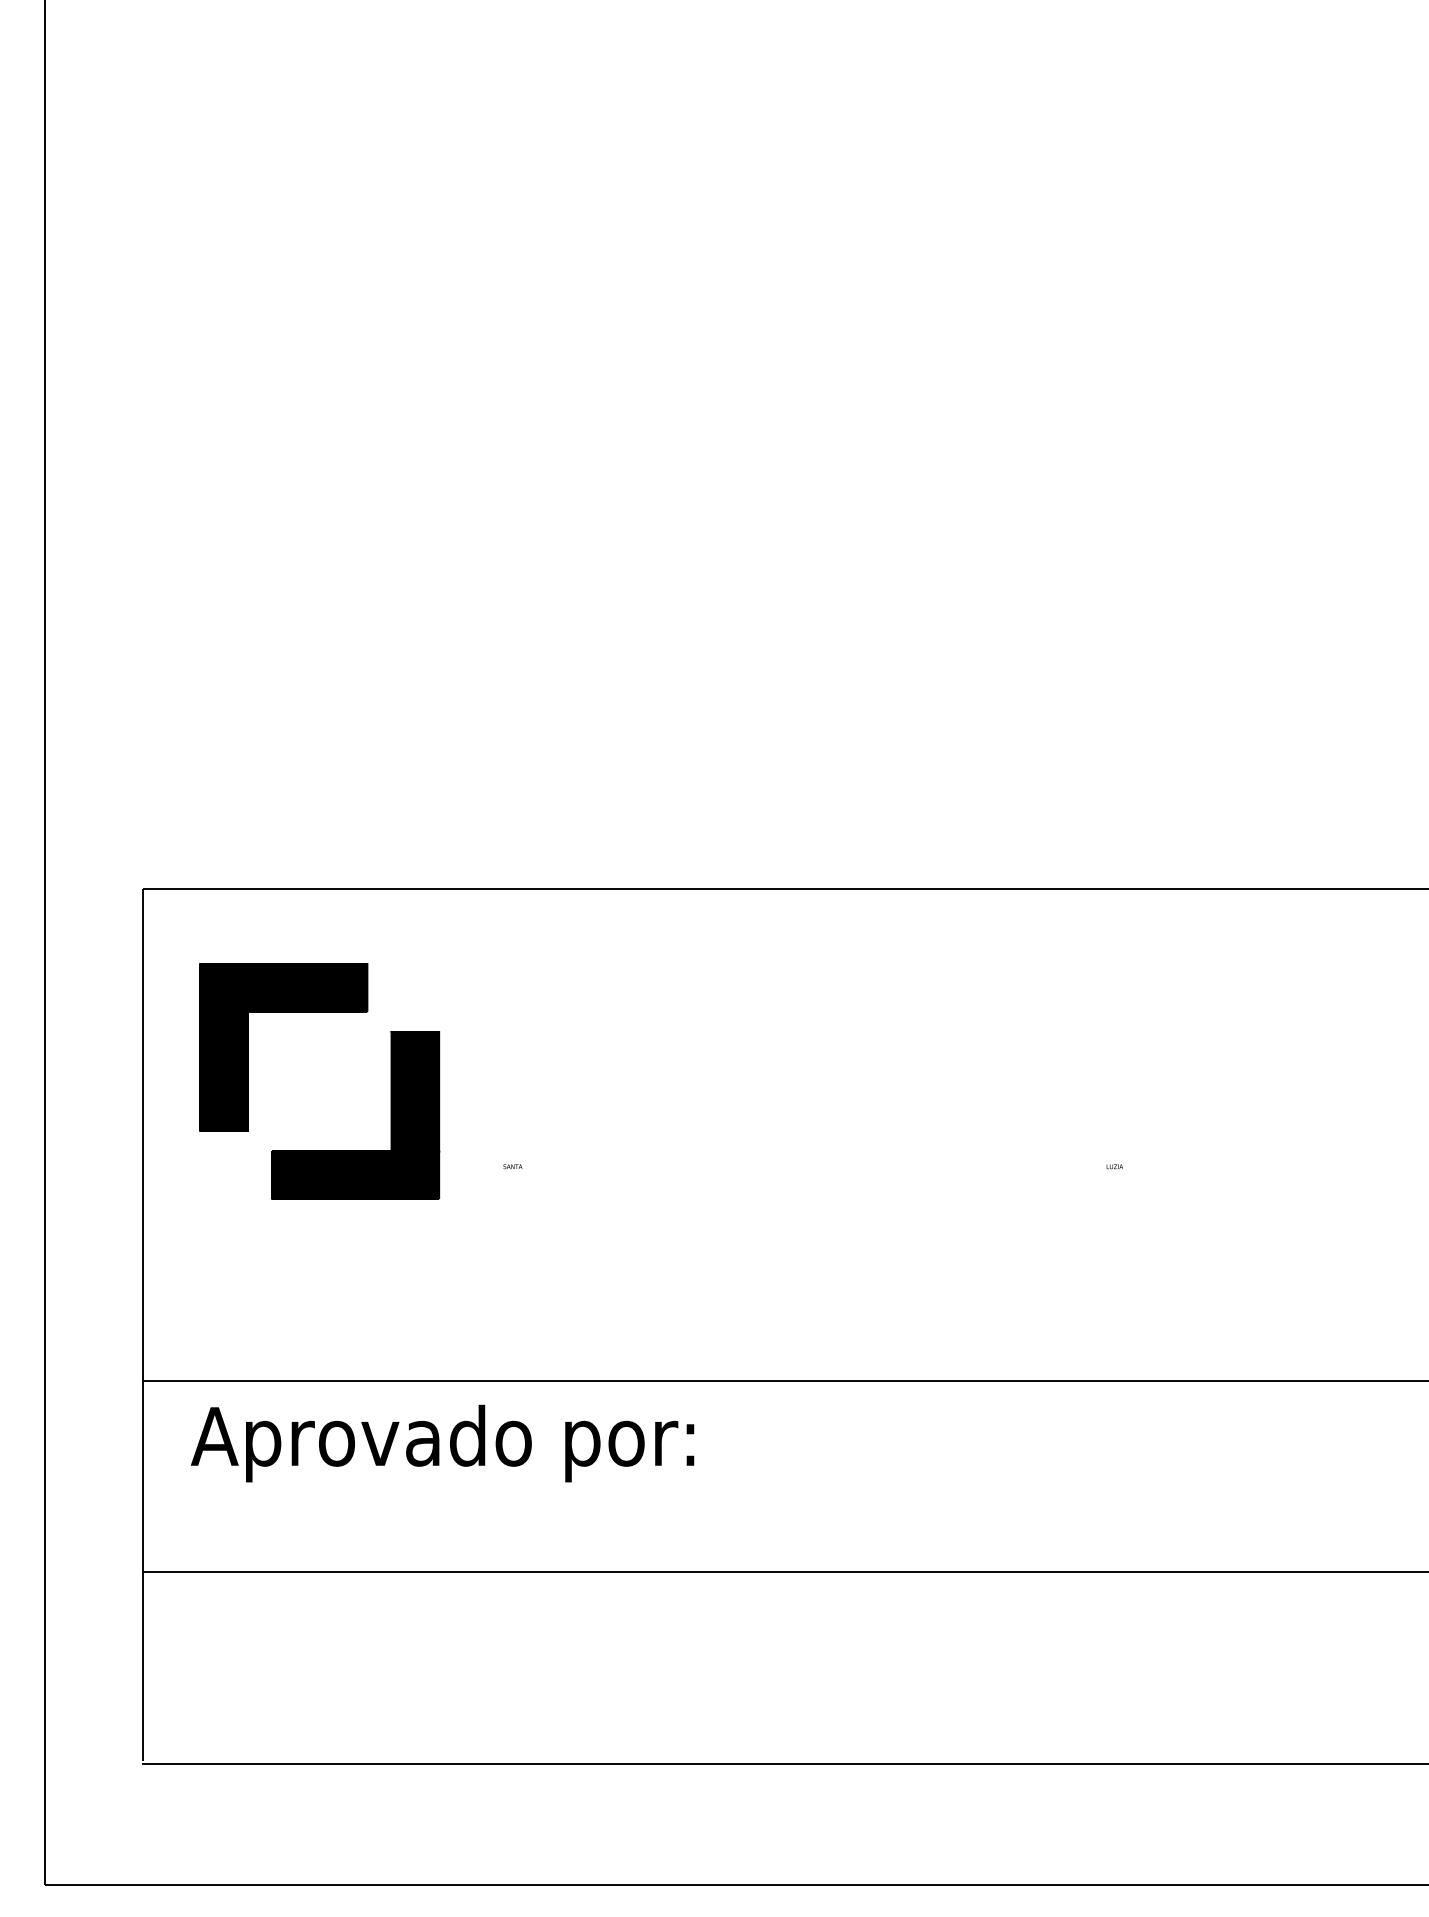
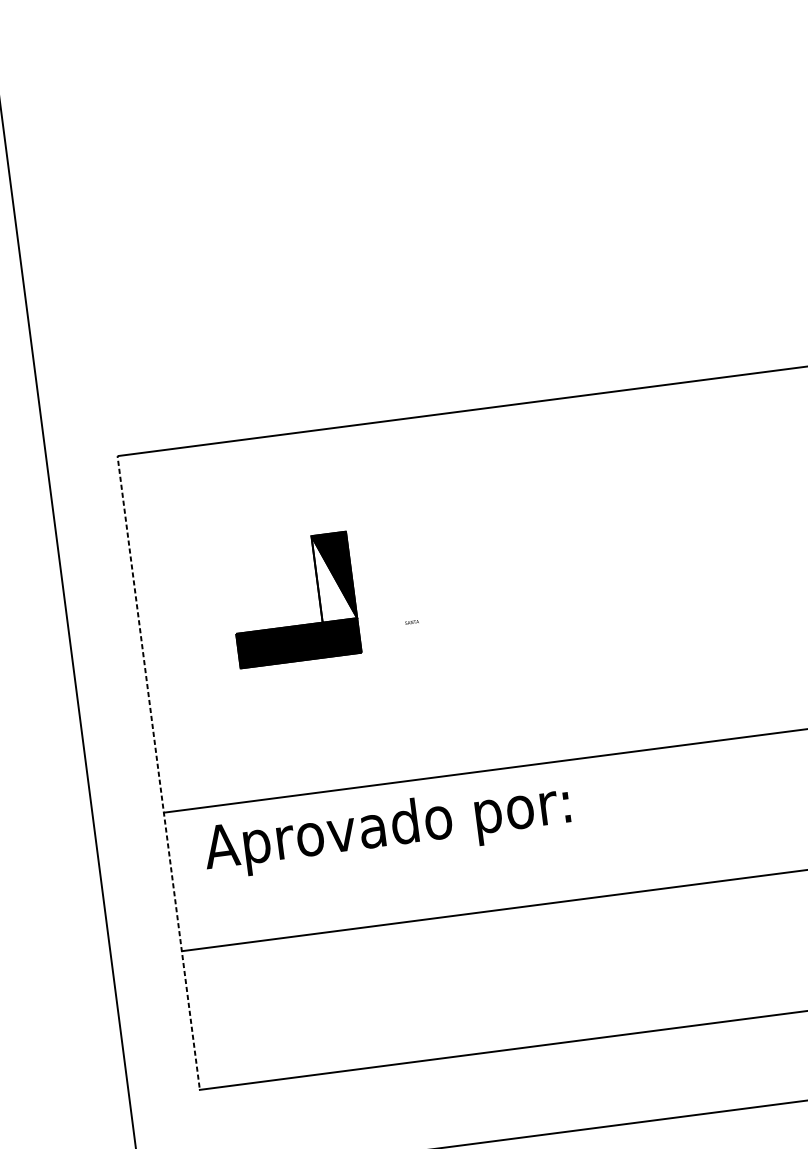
part: (283, 1012) -> (231, 532), removed
fill: (415, 1091) -> (334, 577), removed
line: (142, 1324) -> (158, 771), solid -> dashed

